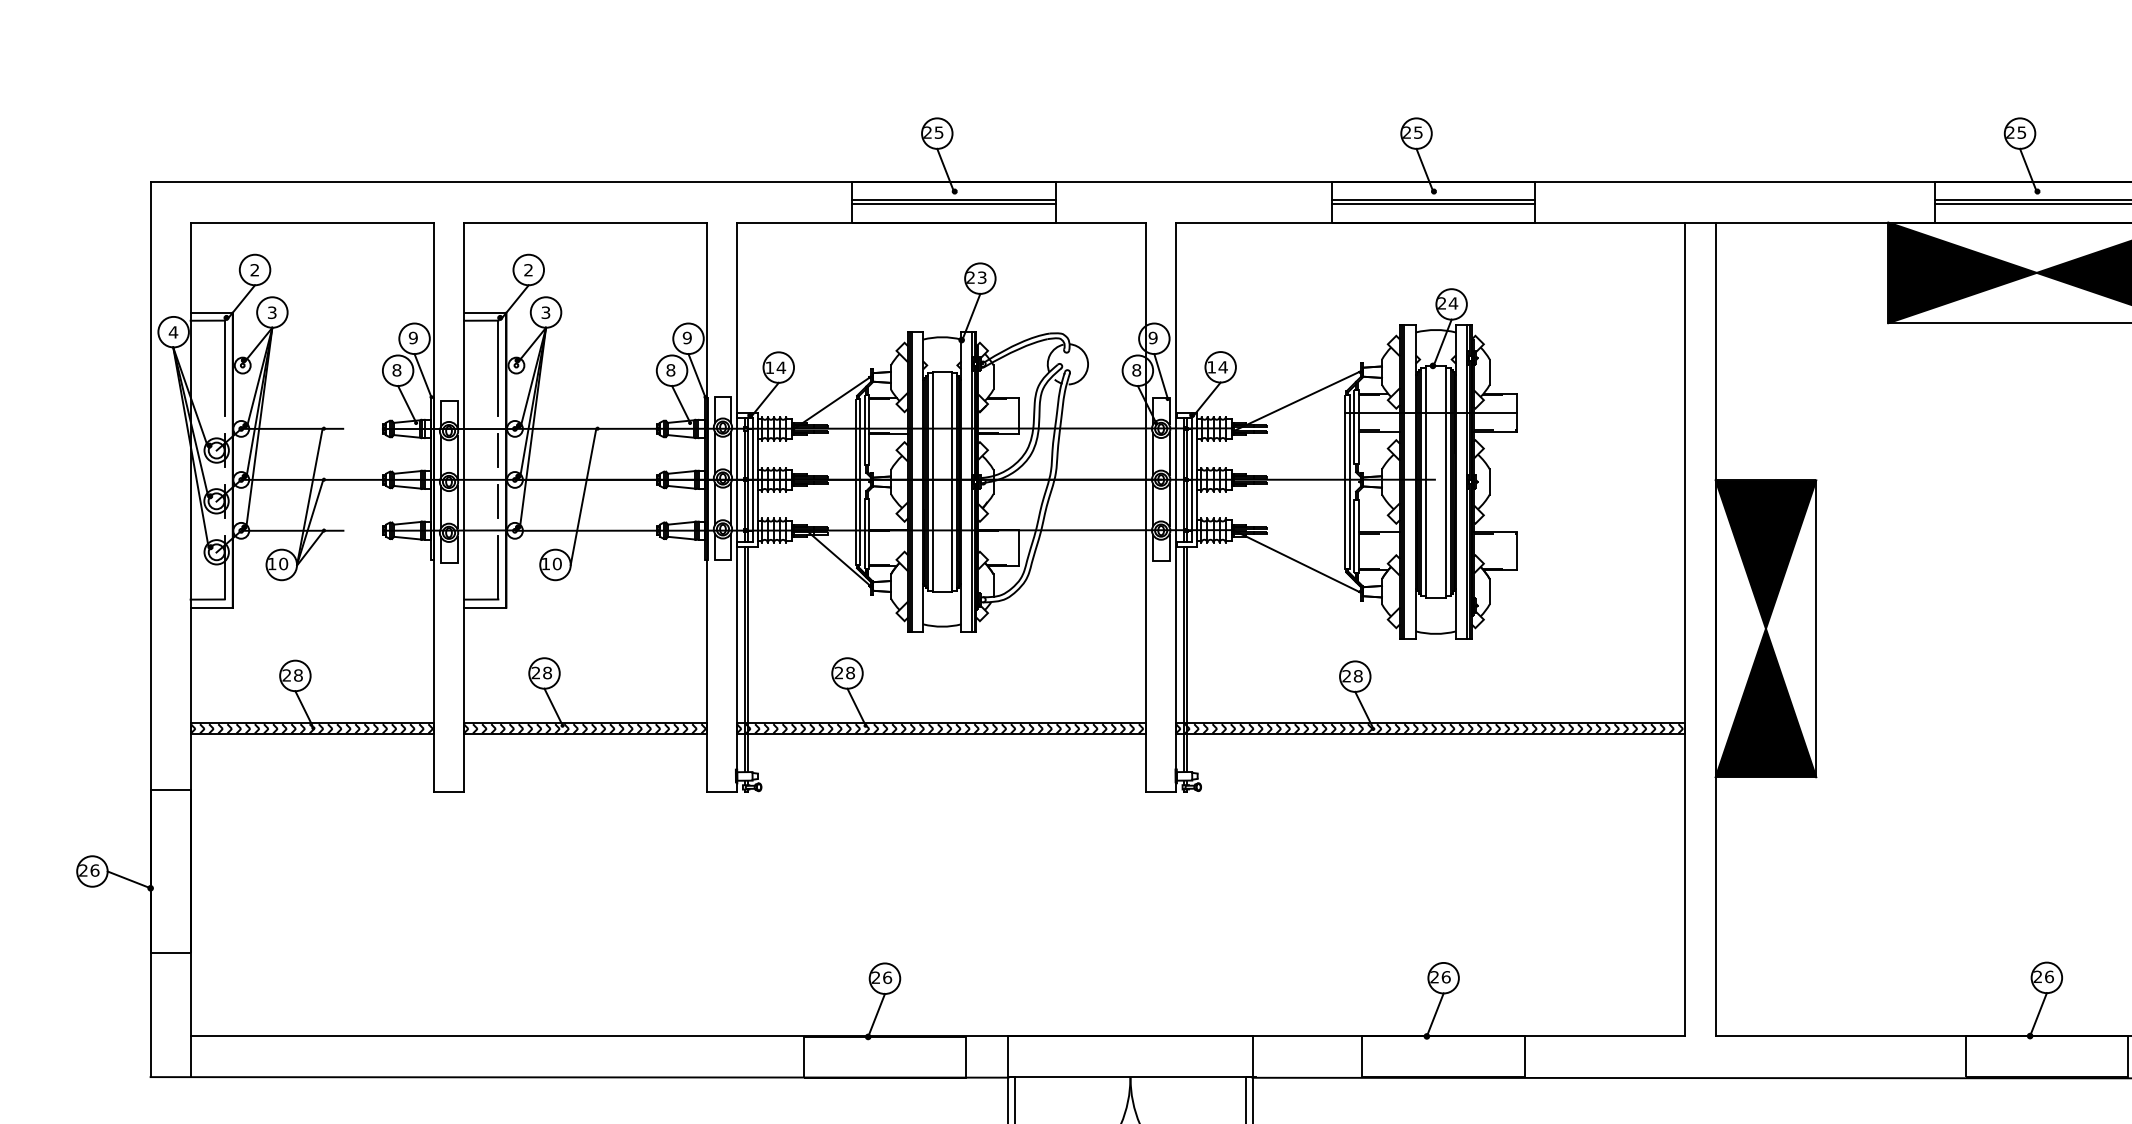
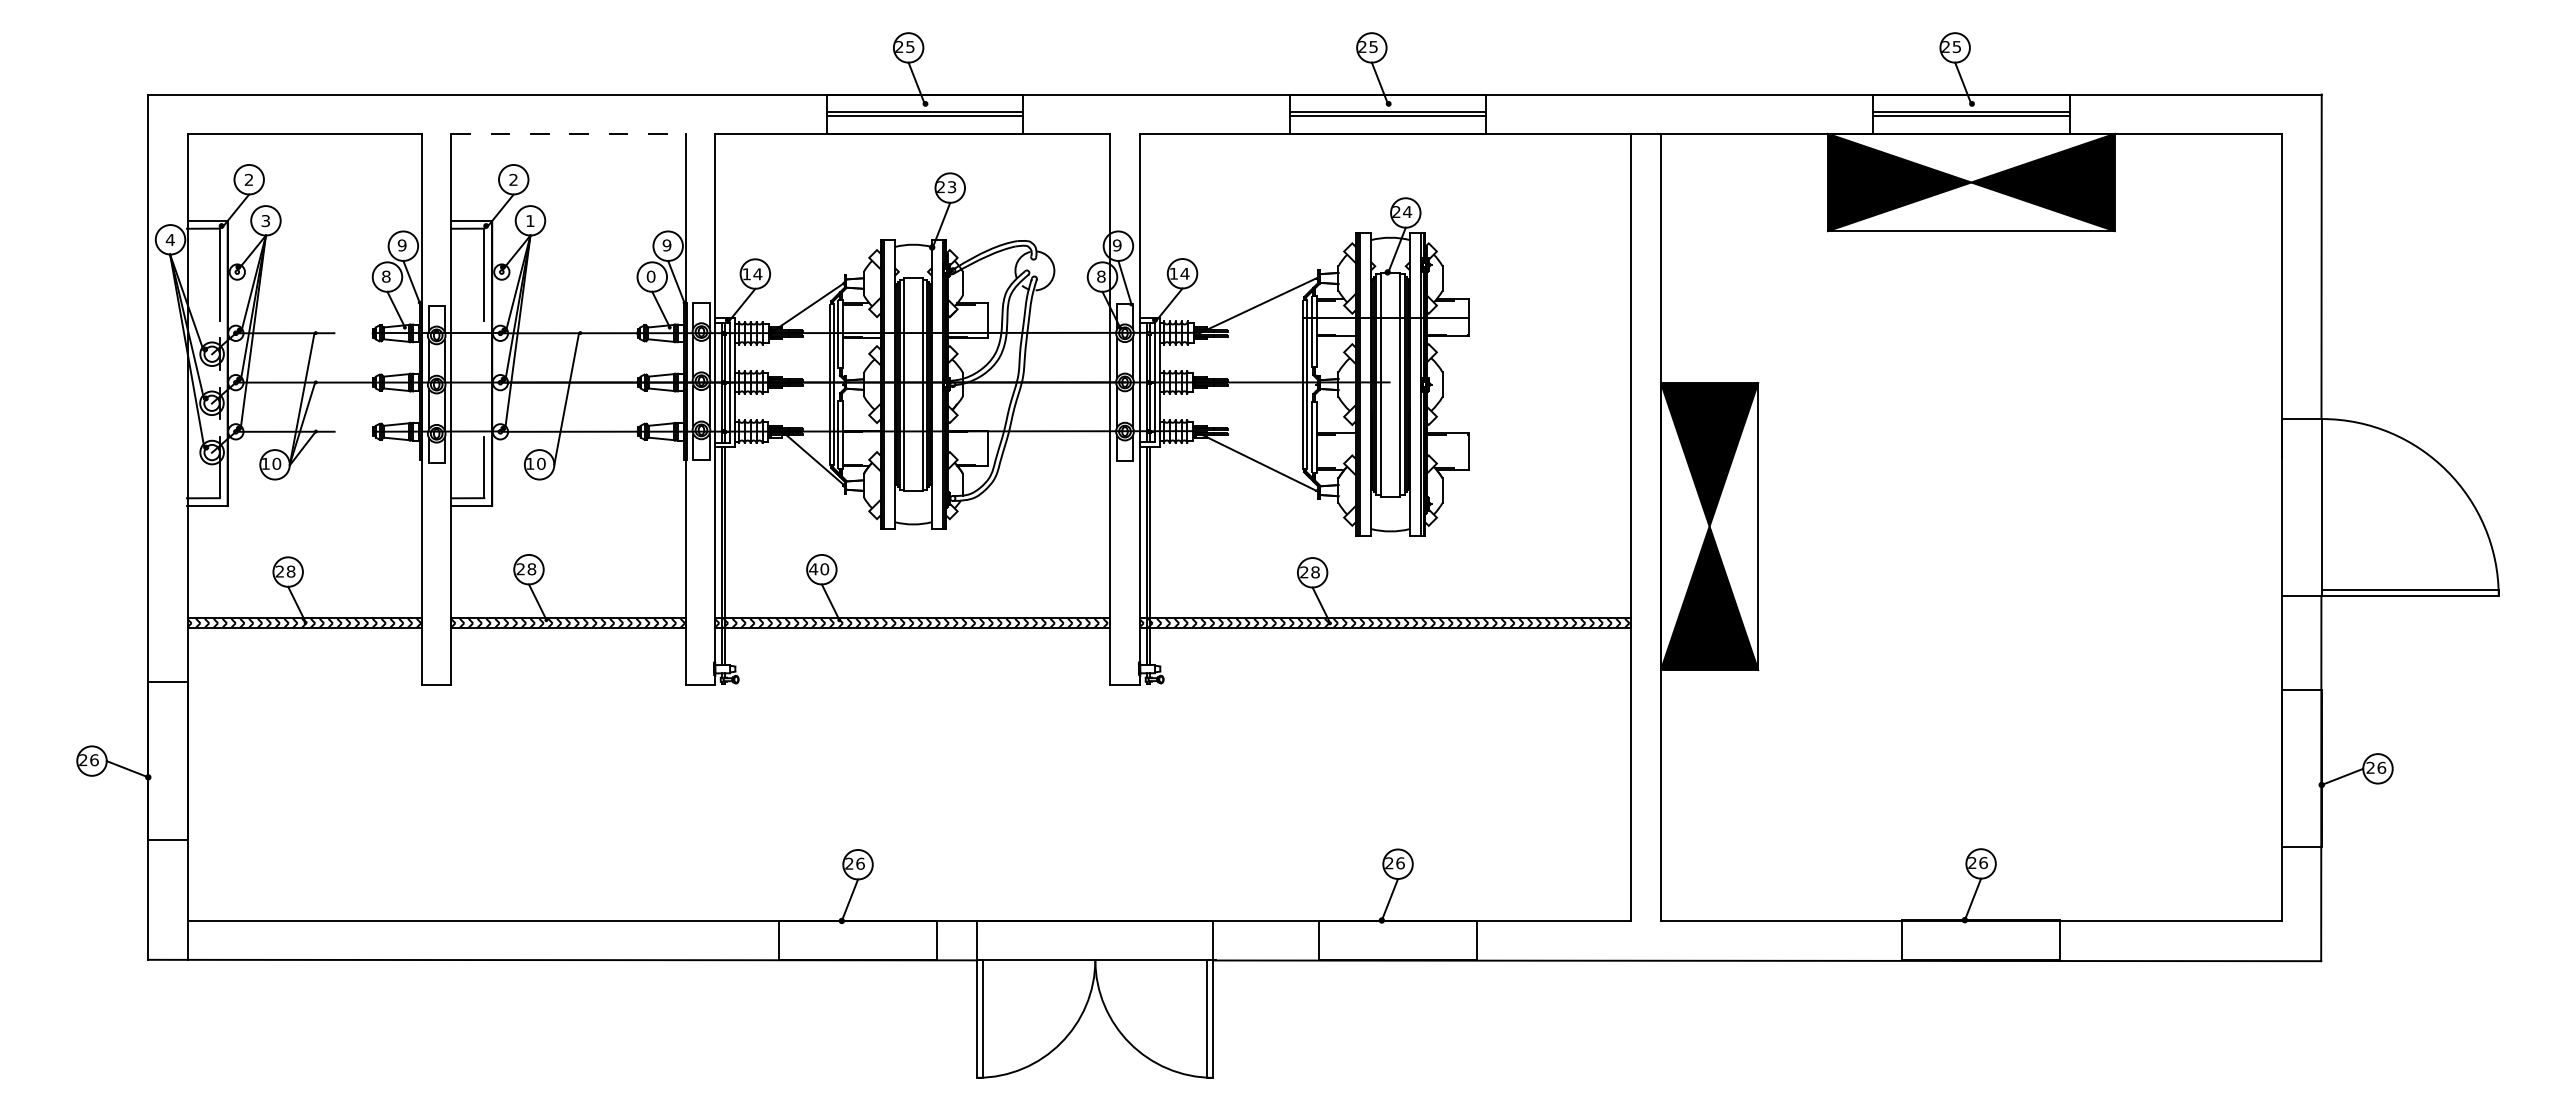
line: (586, 222) -> (569, 133), solid -> dashed
text: (546, 313) -> (530, 221), 3 -> 1
text: (670, 370) -> (650, 276), 8 -> 0
line: (498, 450) -> (484, 354), removed
line: (498, 501) -> (484, 403), removed
text: (845, 673) -> (819, 569), 28 -> 40

